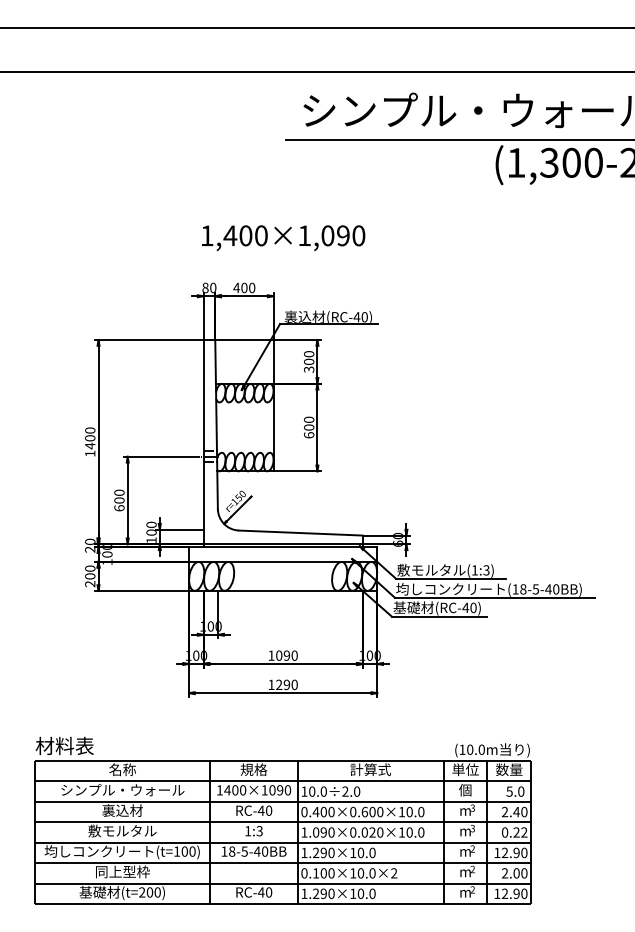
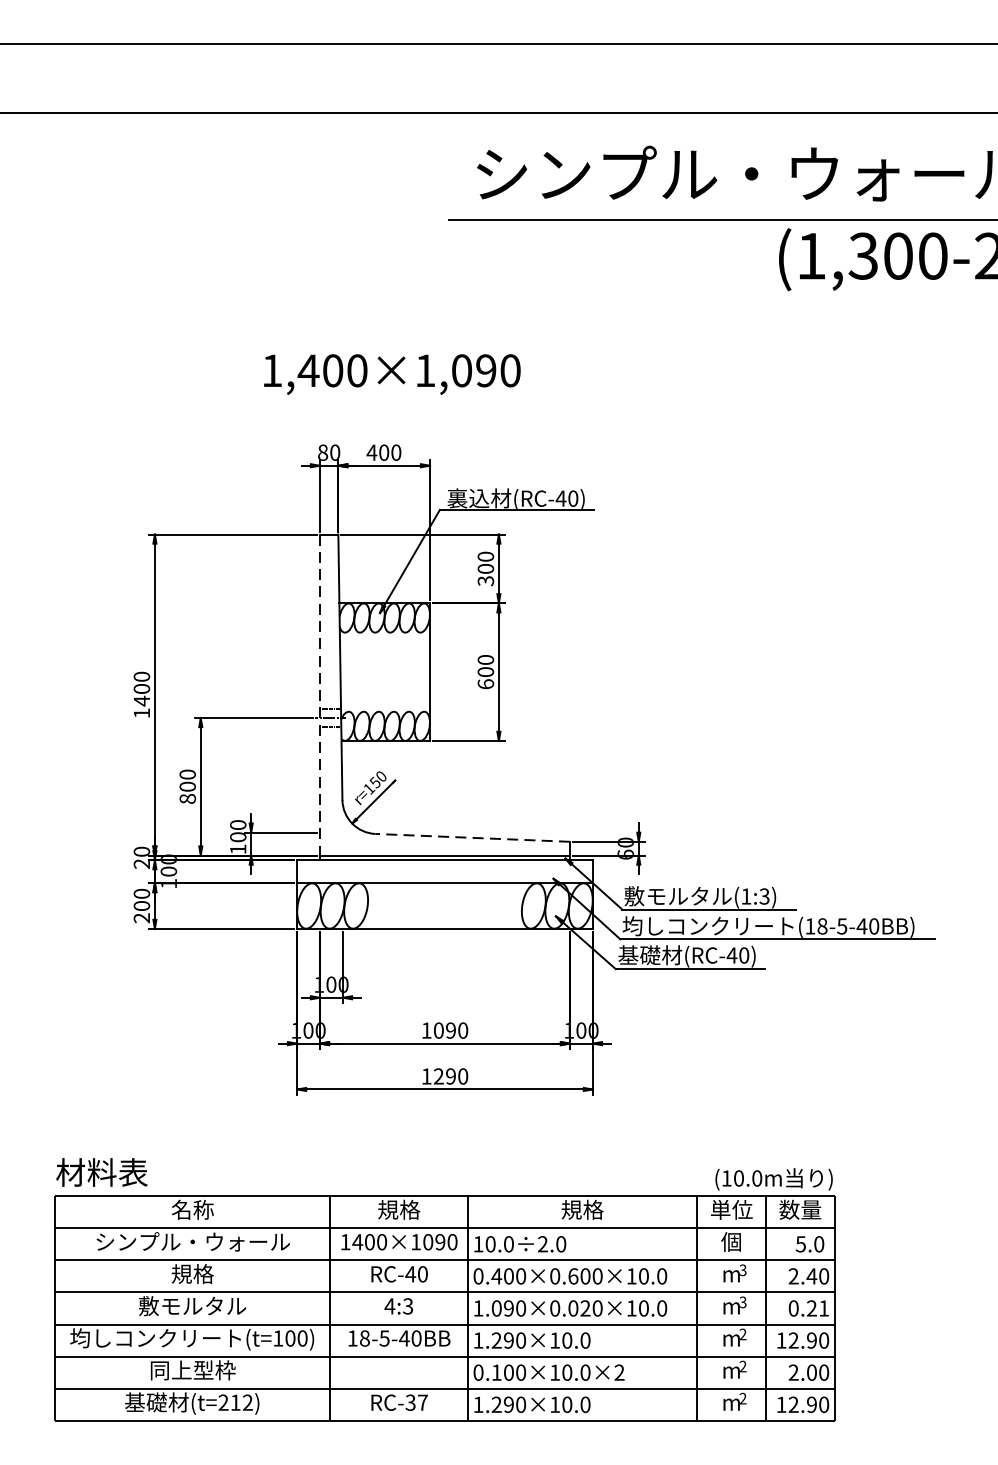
text: (283, 238) -> (392, 374), moved
line: (203, 442) -> (319, 695), solid -> dashed
text: (119, 508) -> (187, 799), 600 -> 800
line: (300, 533) -> (472, 838), solid -> dashed
text: (370, 769) -> (582, 1209), 計算式 -> 規格
text: (122, 810) -> (192, 1273), 裏込材 -> 規格
text: (247, 831) -> (388, 1306), 1:3 -> 4:3
text: (524, 832) -> (824, 1308), 0.22 -> 0.21
text: (153, 892) -> (241, 1402), (t=200) -> (t=212)
text: (264, 892) -> (415, 1402), RC-40 -> RC-37

